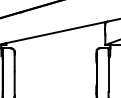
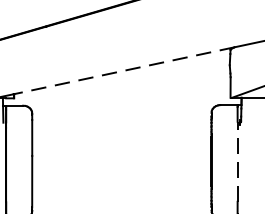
line: (56, 32) -> (123, 70), solid -> dashed
line: (108, 73) -> (237, 160), solid -> dashed

